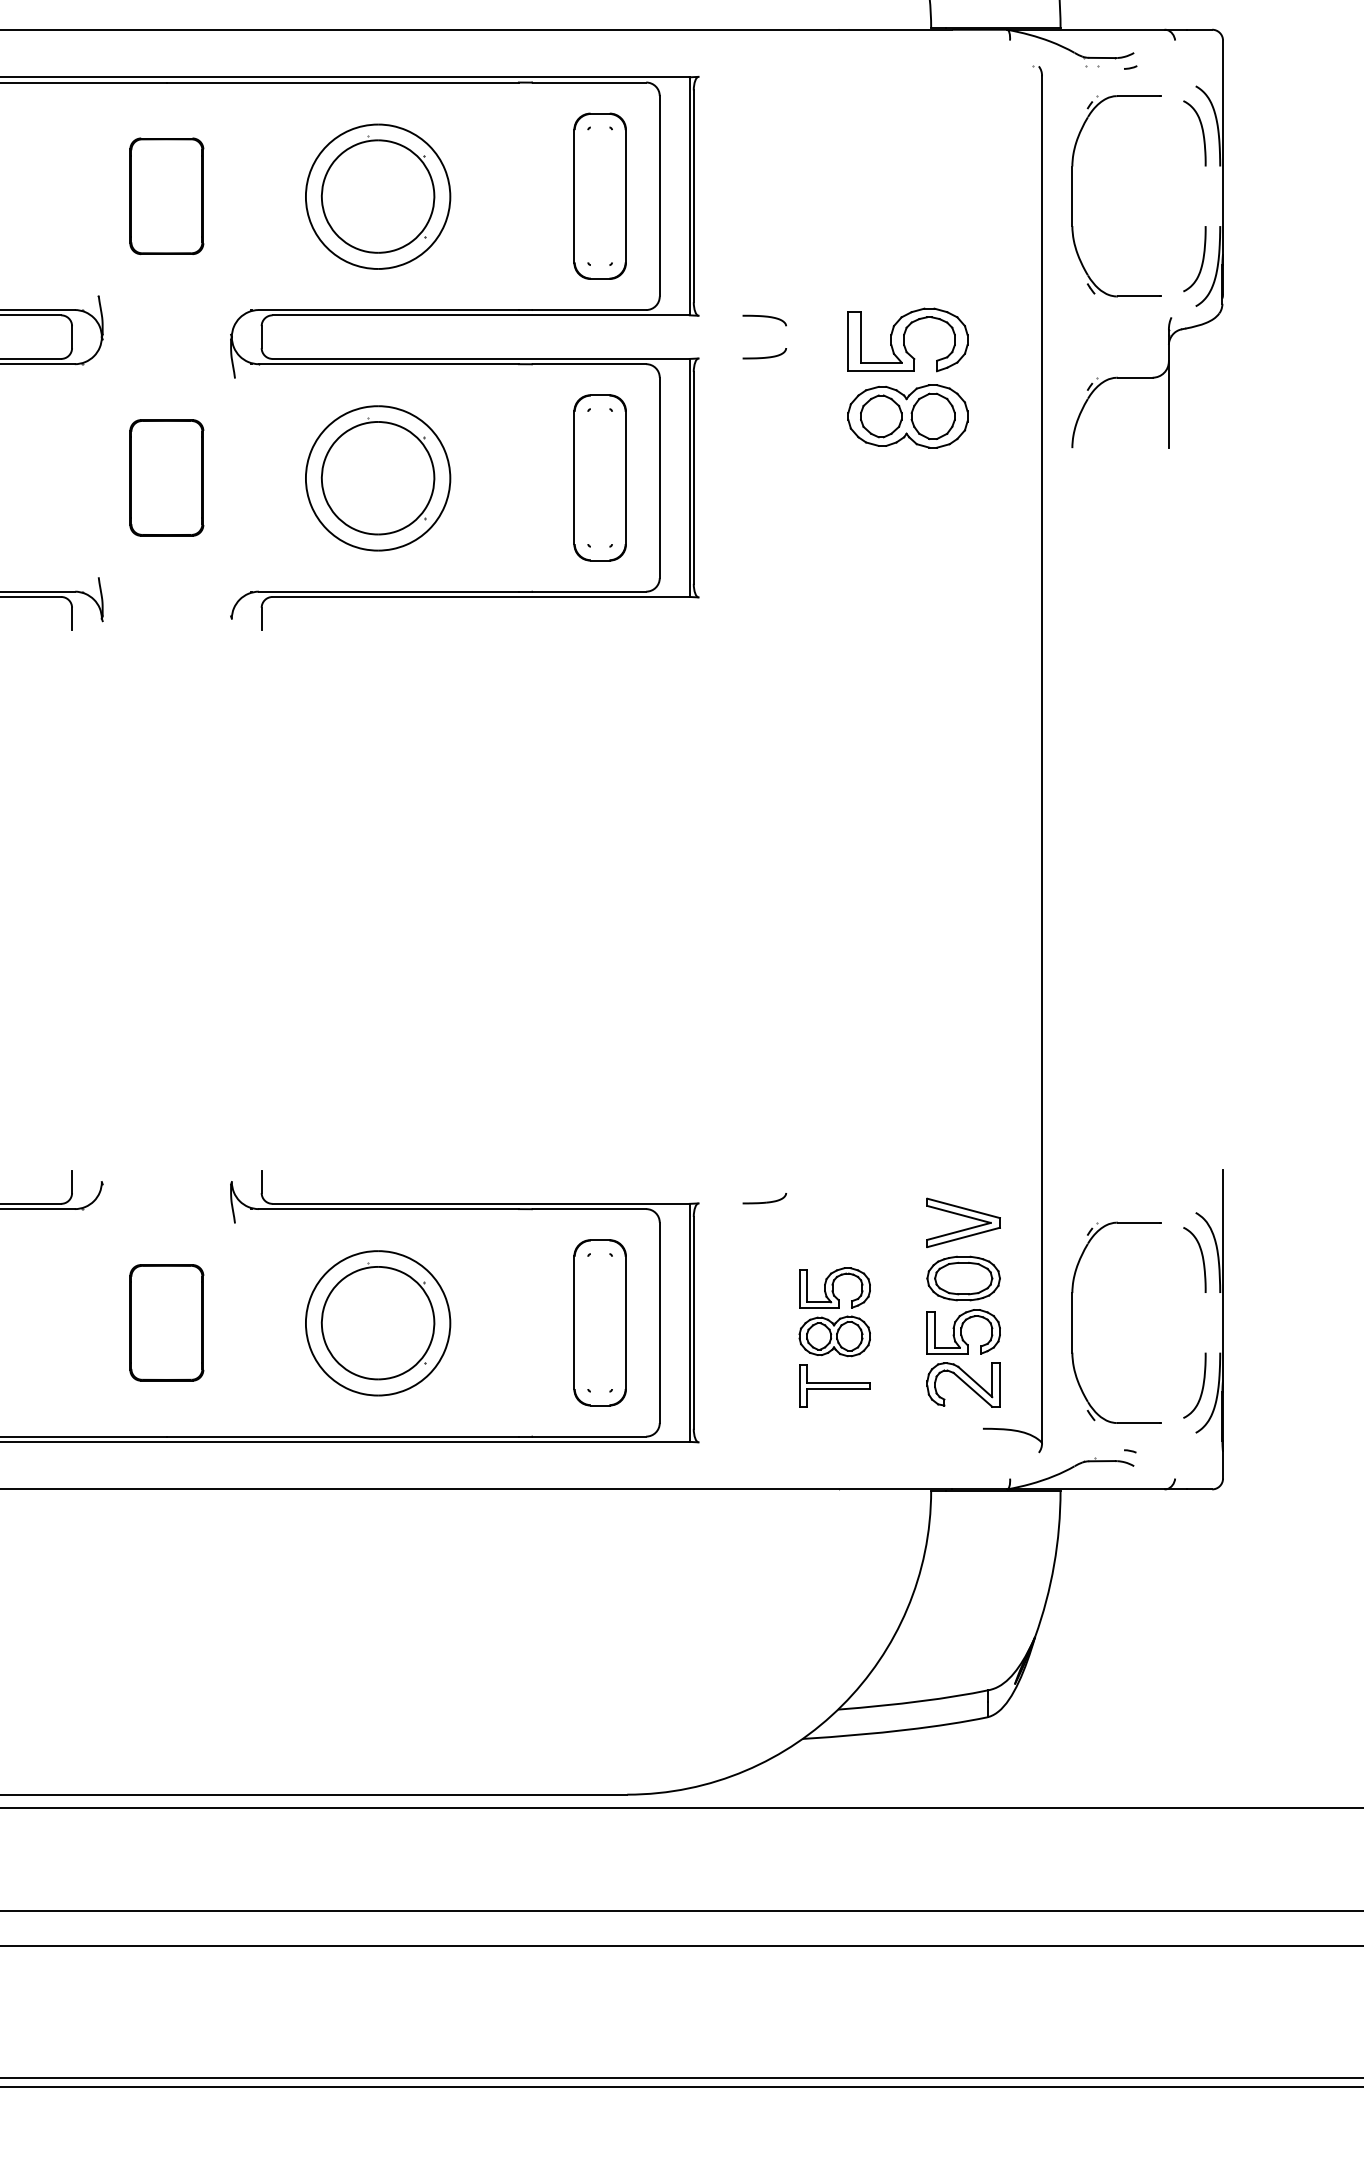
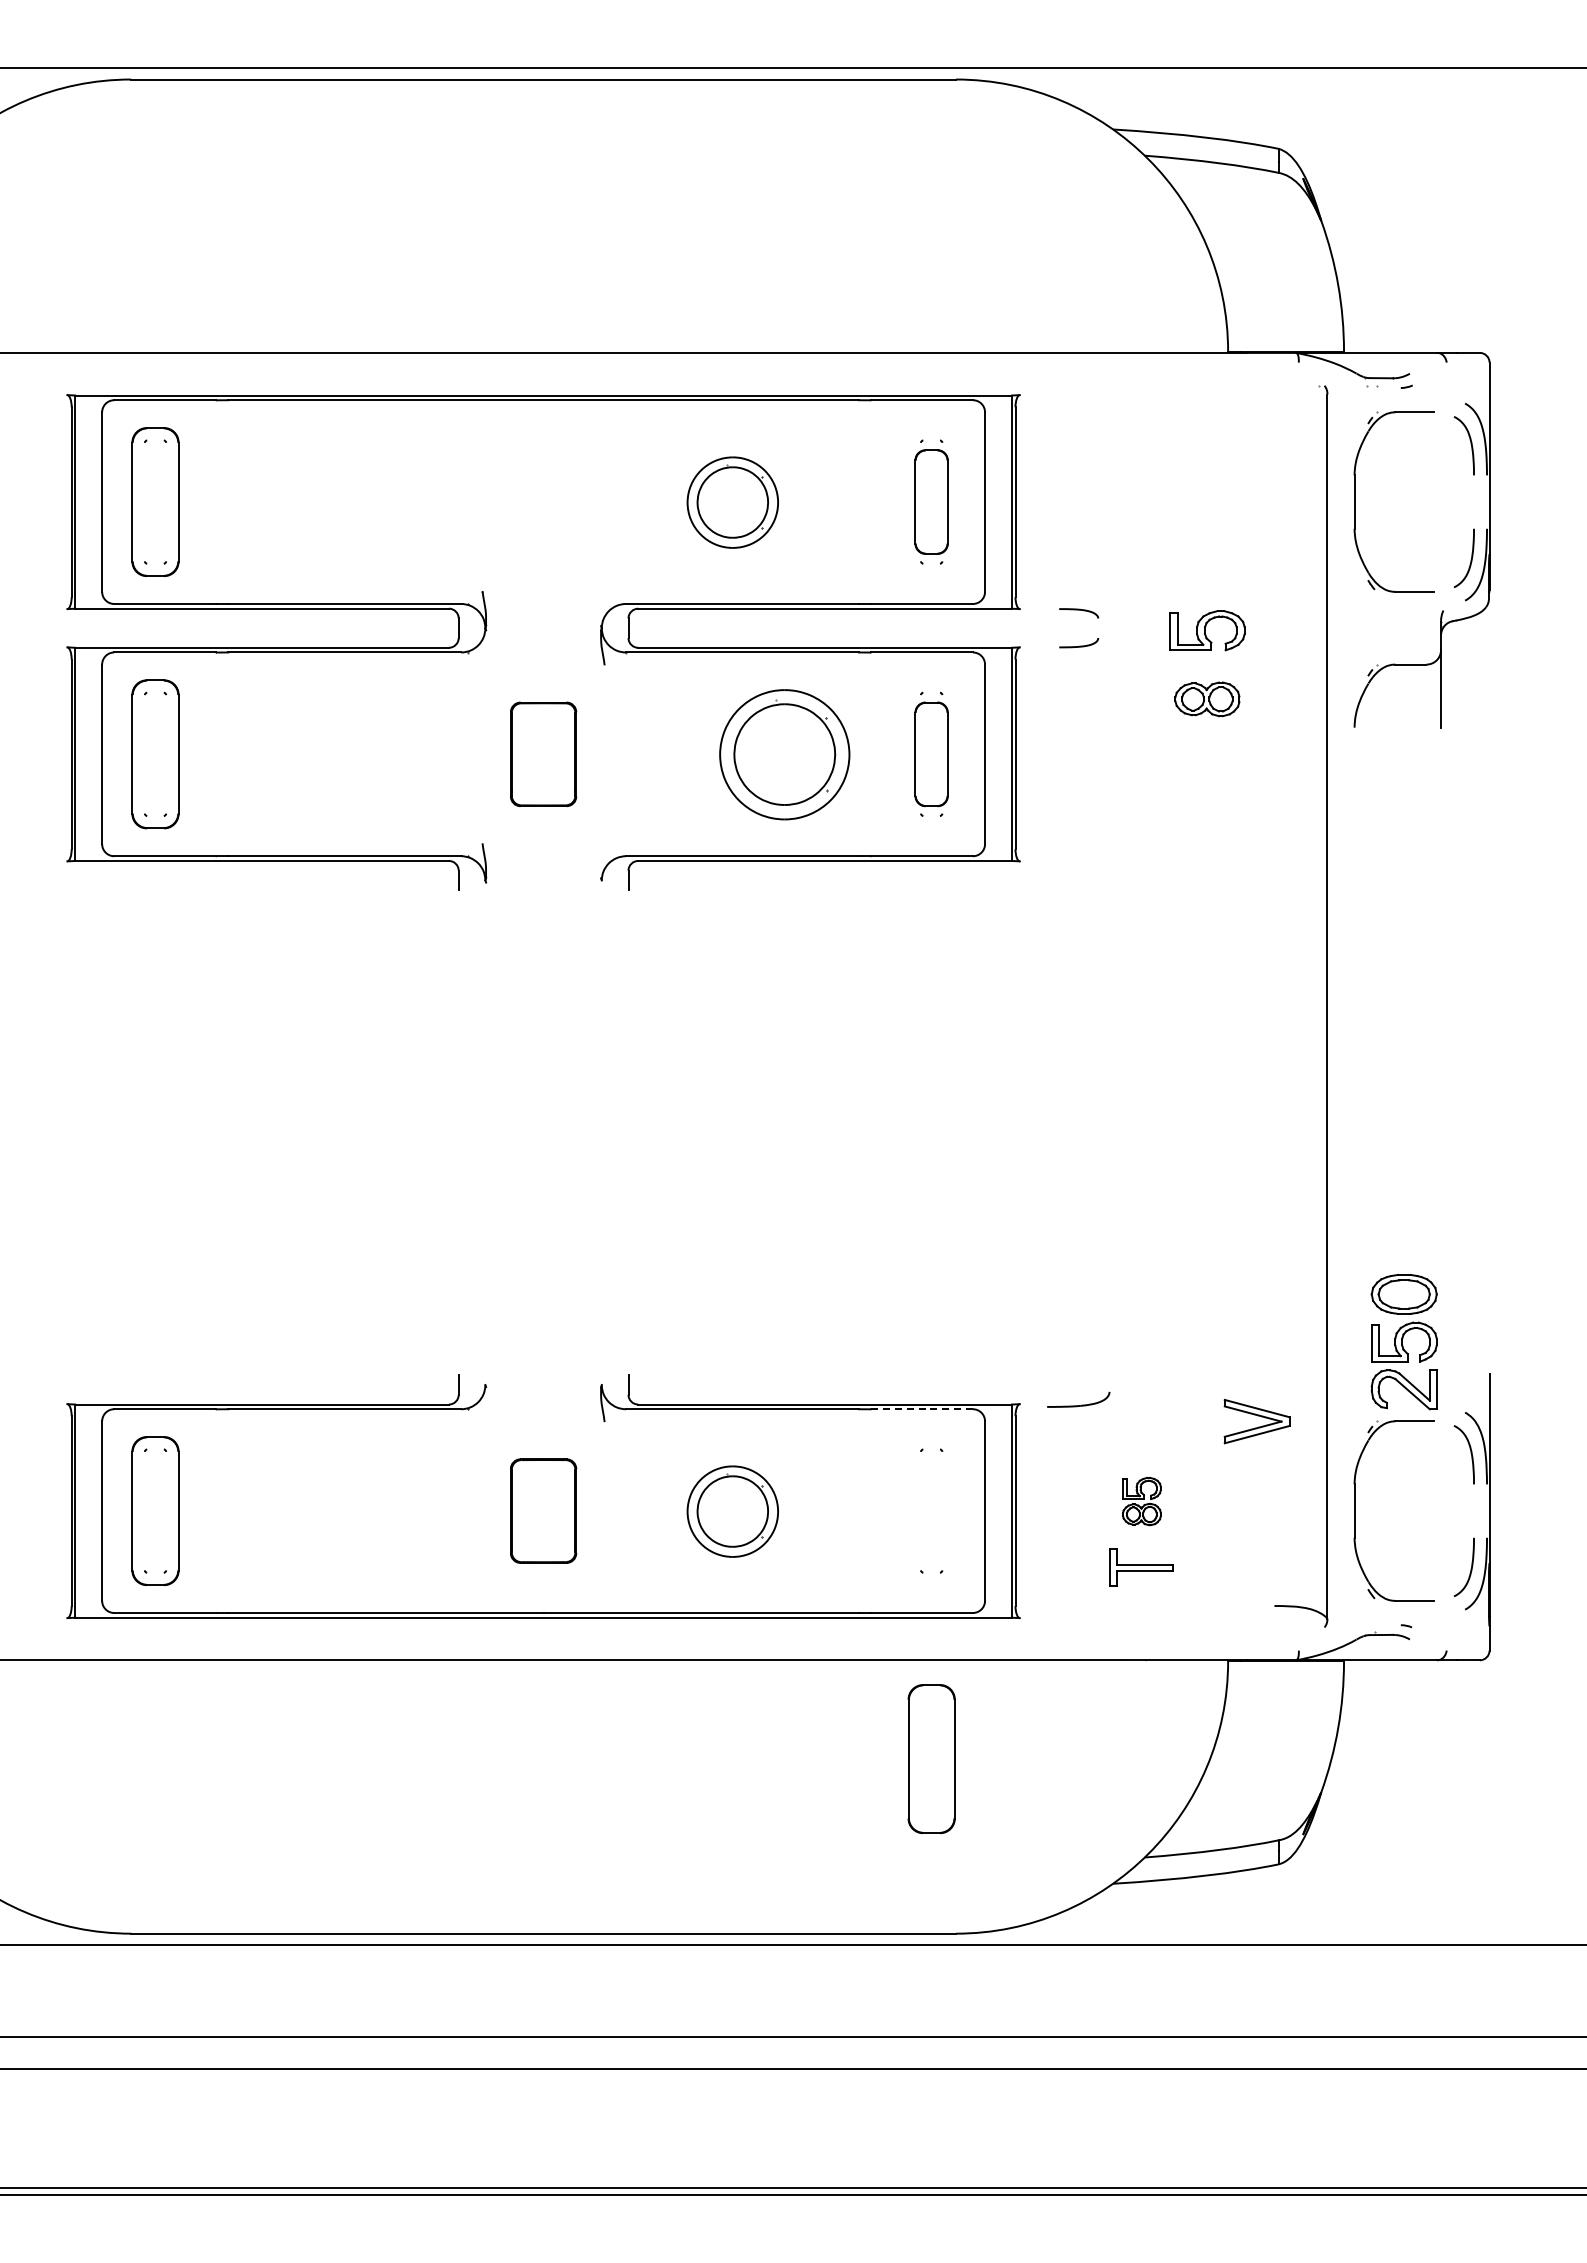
part: (166, 195) -> (543, 501), removed
part: (599, 195) -> (931, 501), size x0.7
part: (377, 196) -> (732, 502), size x0.7
part: (908, 339) -> (1207, 630), size x0.7
part: (908, 416) -> (1207, 699), size x0.6
part: (377, 478) -> (784, 754), moved
part: (599, 478) -> (931, 754), size x0.7
part: (765, 1198) -> (1079, 1399), size x1.6
line: (589, 1209) -> (922, 1409), solid -> dashed
part: (834, 1312) -> (1141, 1501), size x0.6
part: (599, 1322) -> (931, 1758), moved
part: (377, 1323) -> (732, 1511), size x0.7
part: (962, 1332) -> (1403, 1342), moved

